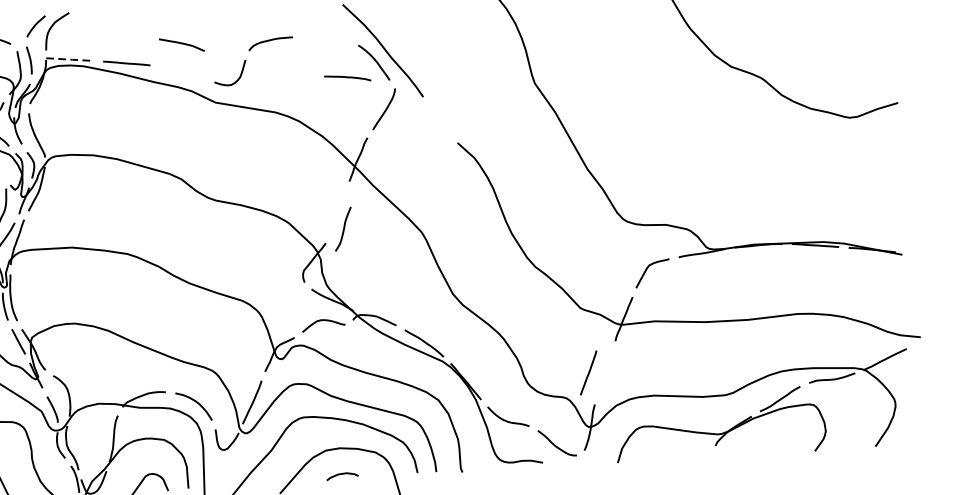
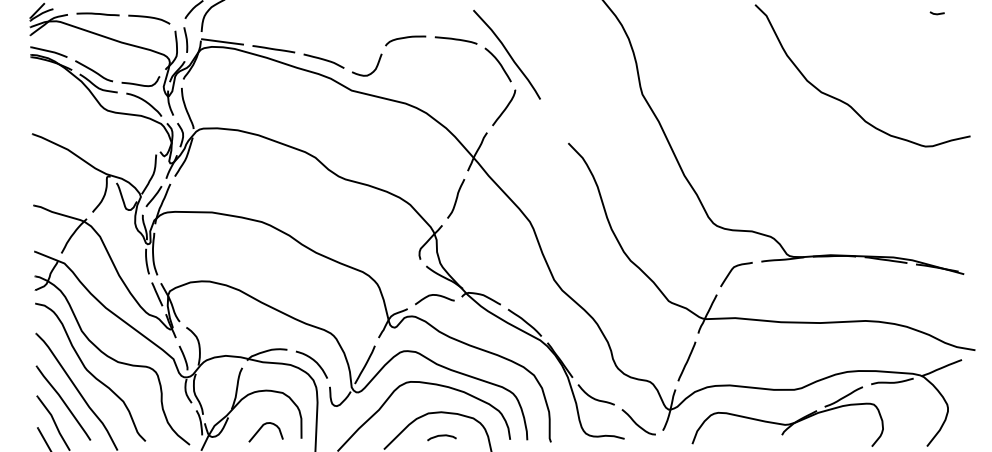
curve: (181, 44) -> (323, 60), moved
line: (71, 60) -> (223, 42), dashed -> solid
curve: (347, 78) -> (455, 40), moved
curve: (343, 228) -> (456, 198), moved
line: (588, 372) -> (686, 361), moved

